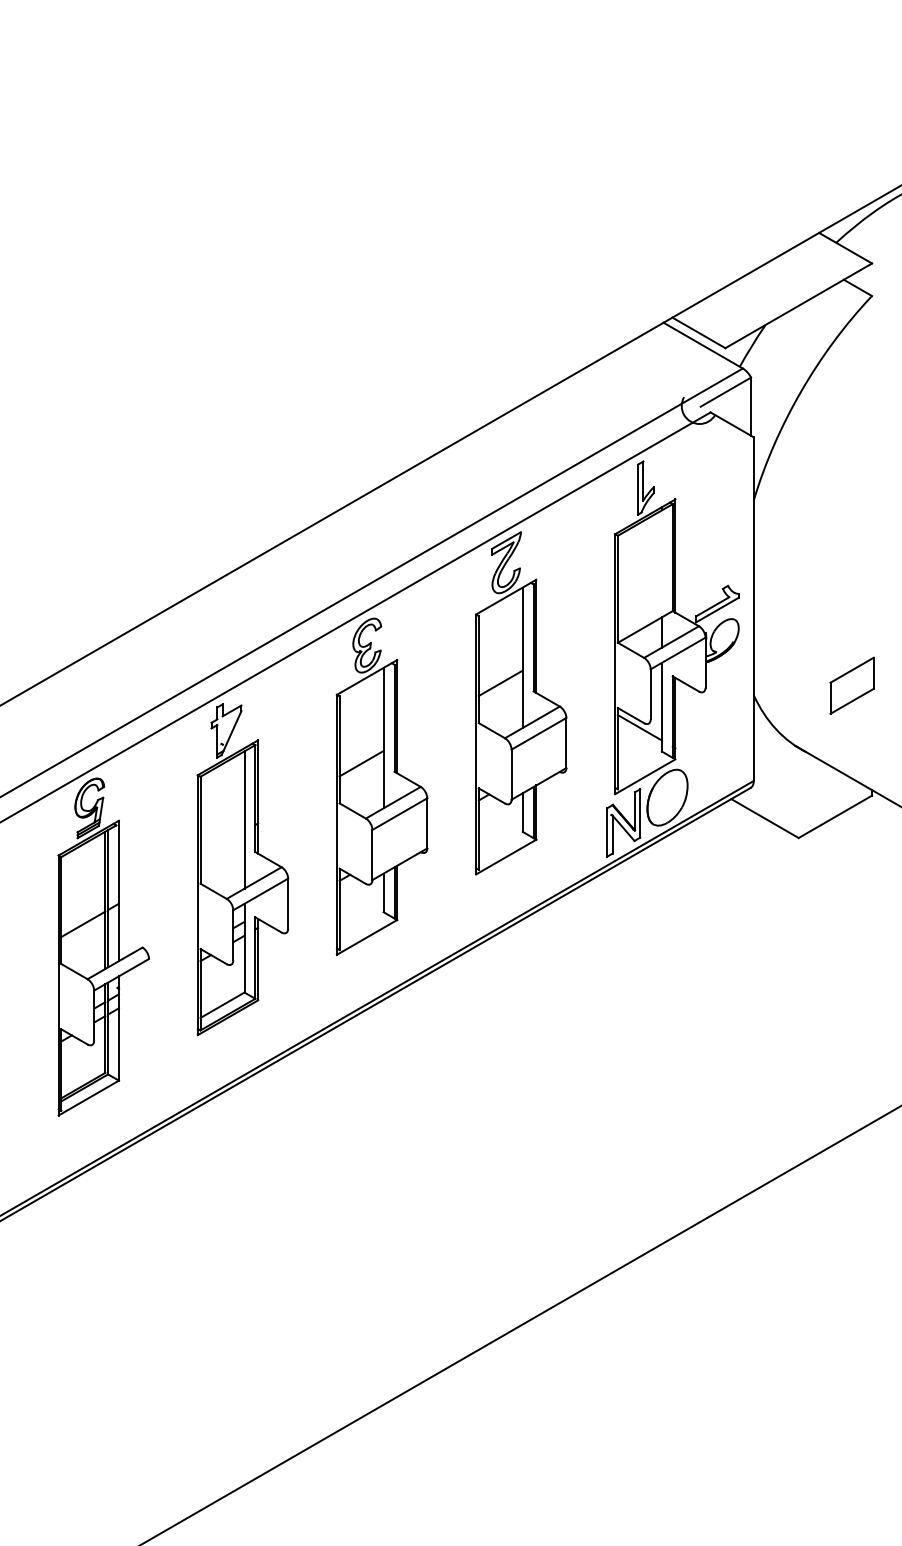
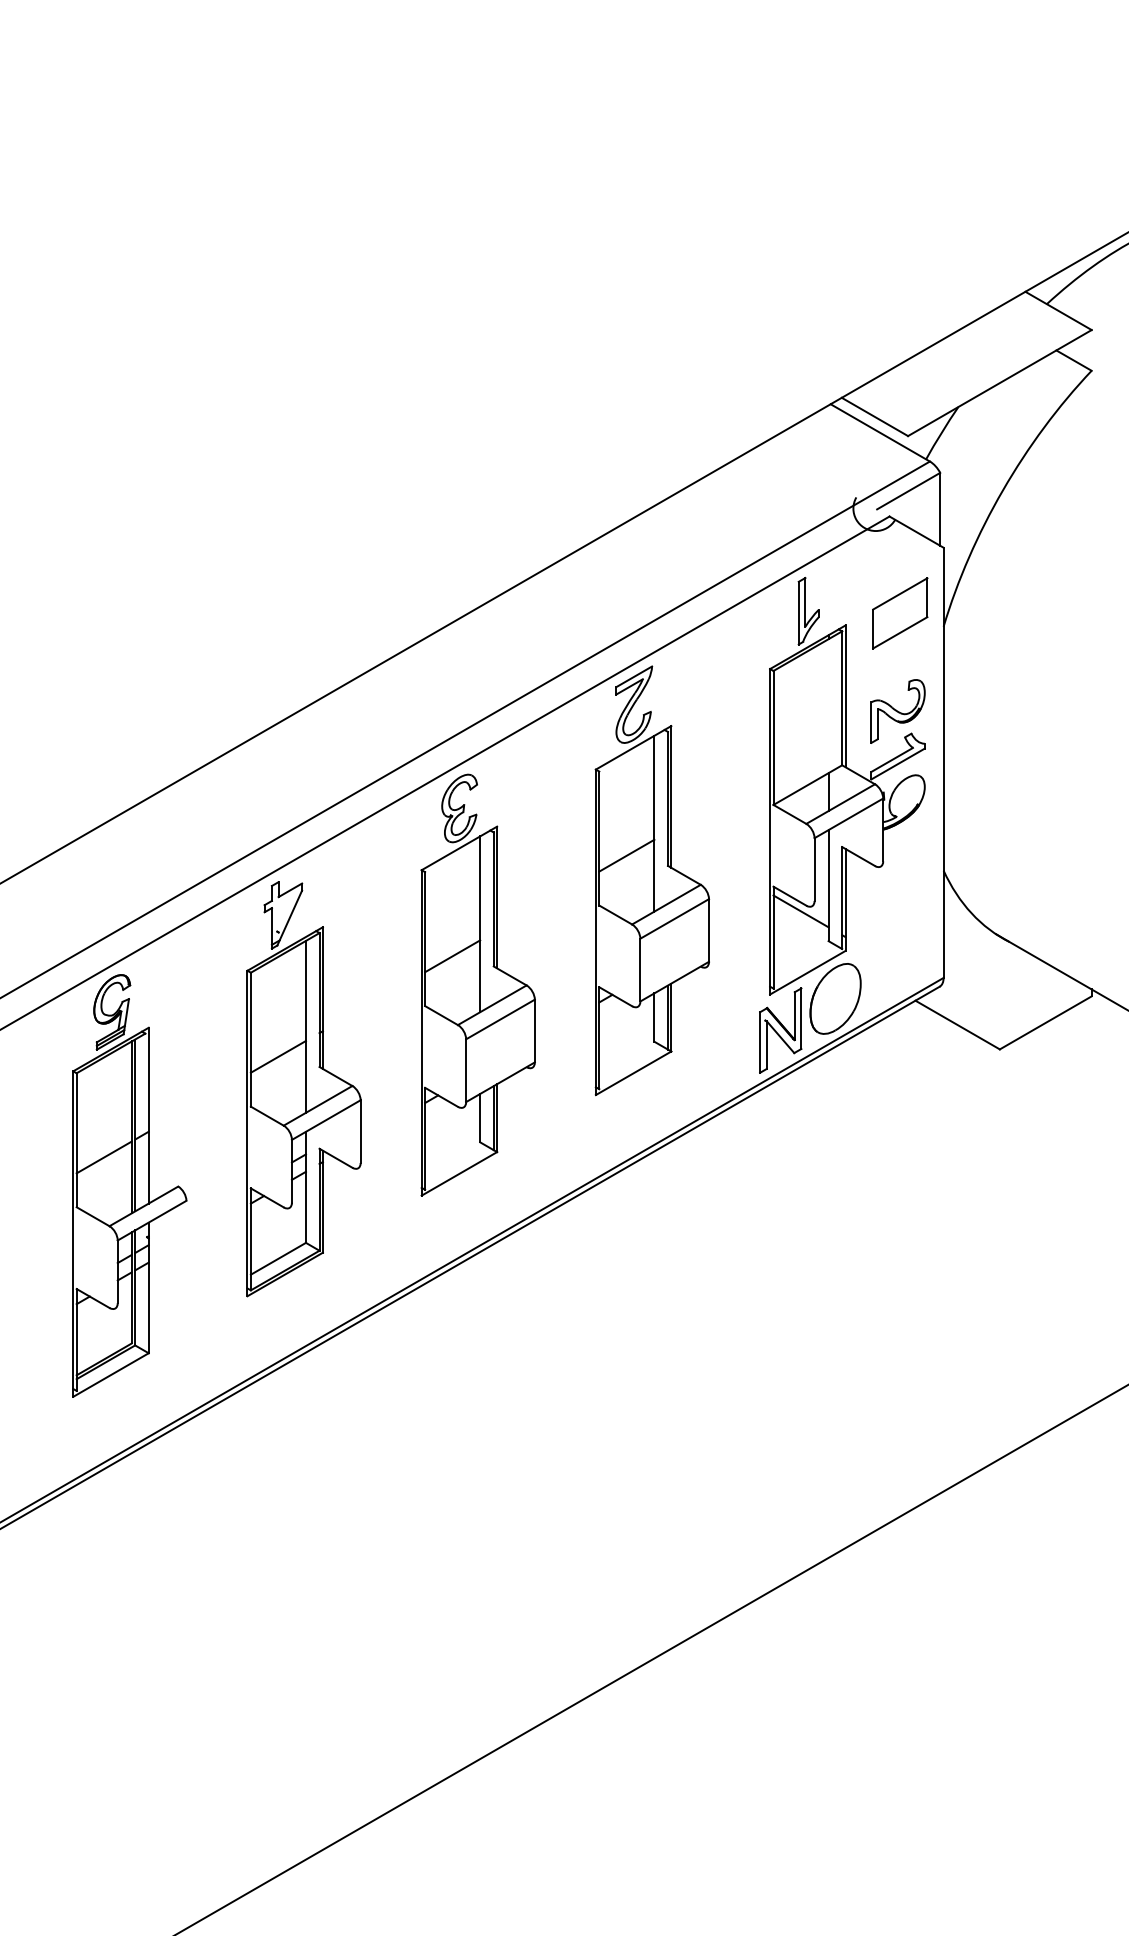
part: (717, 568) -> (898, 711), added
part: (851, 685) -> (899, 613), moved
line: (222, 843) -> (278, 1056), added

